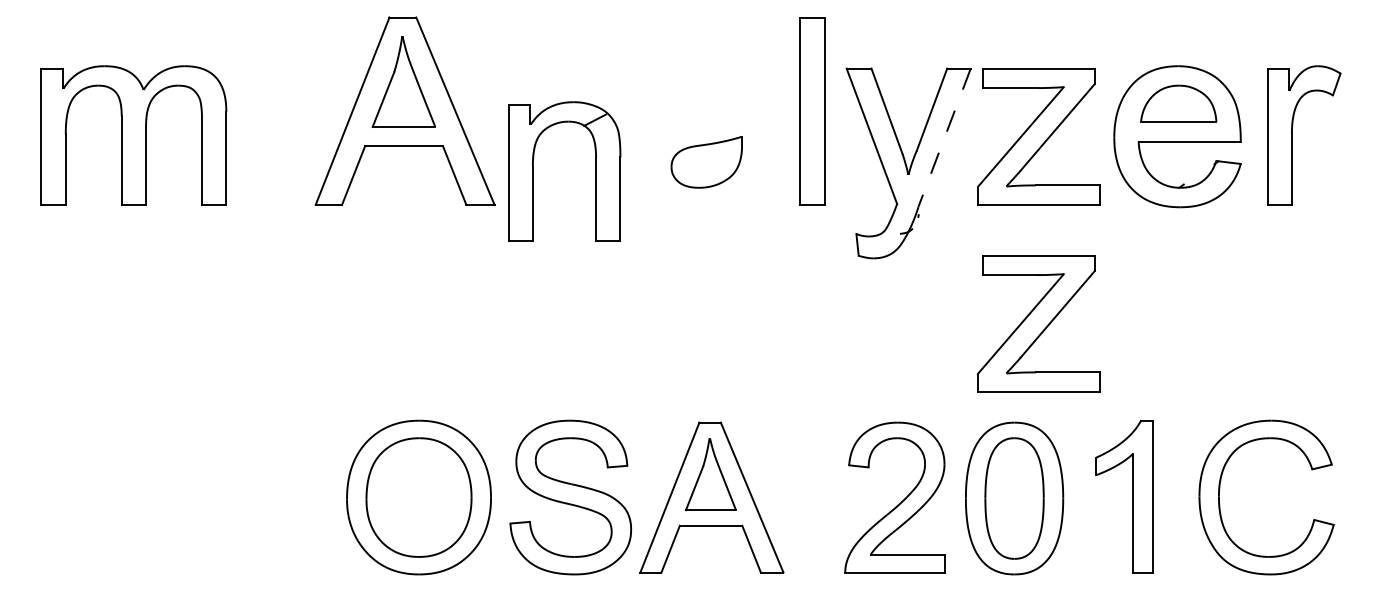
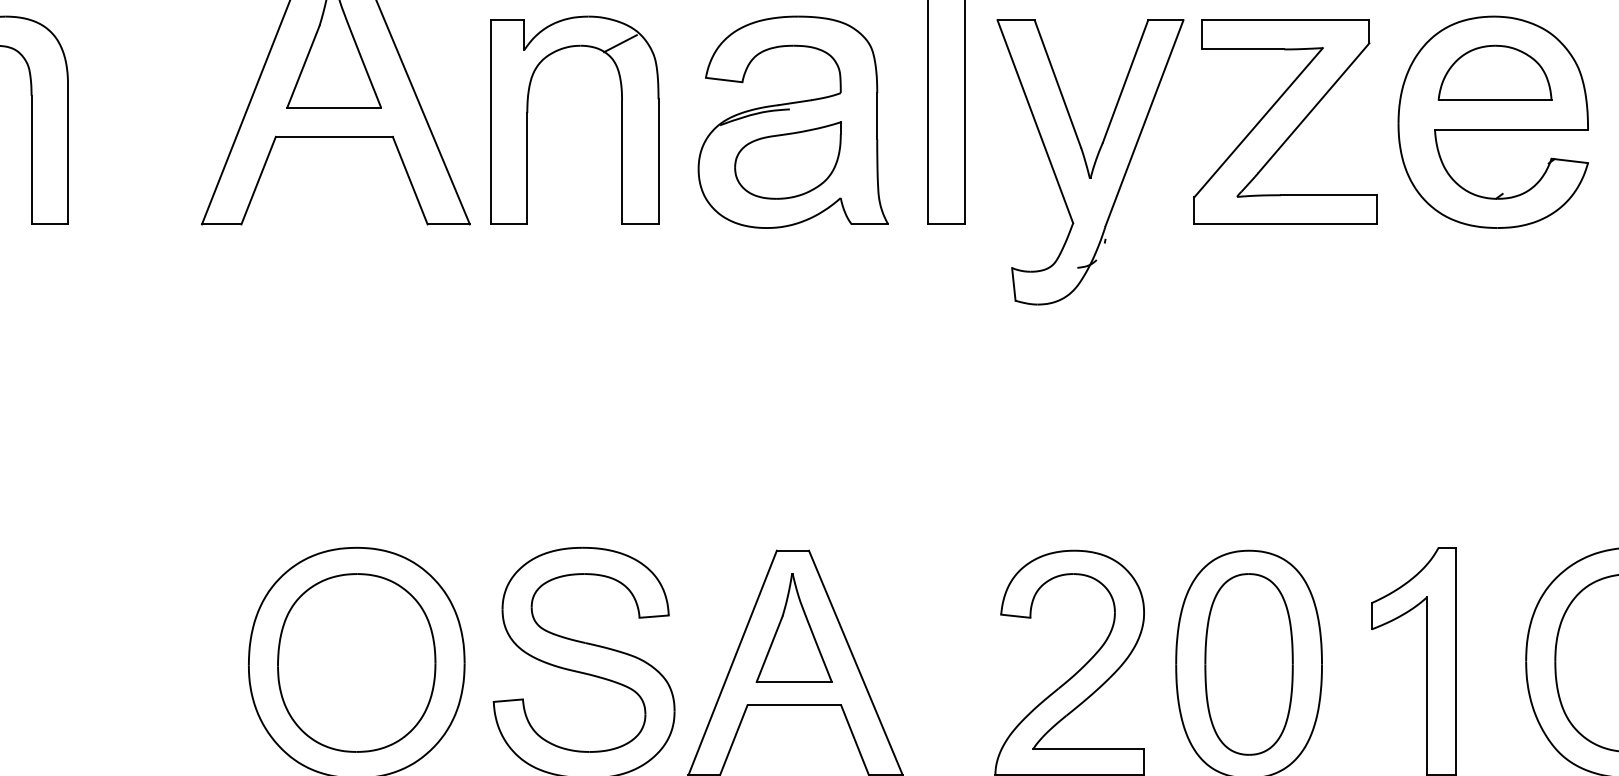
part: (710, 136) -> (793, 121), added
line: (944, 137) -> (1144, 123), dashed -> solid
part: (533, 171) -> (528, 120), moved
part: (1038, 323) -> (1284, 402), removed

